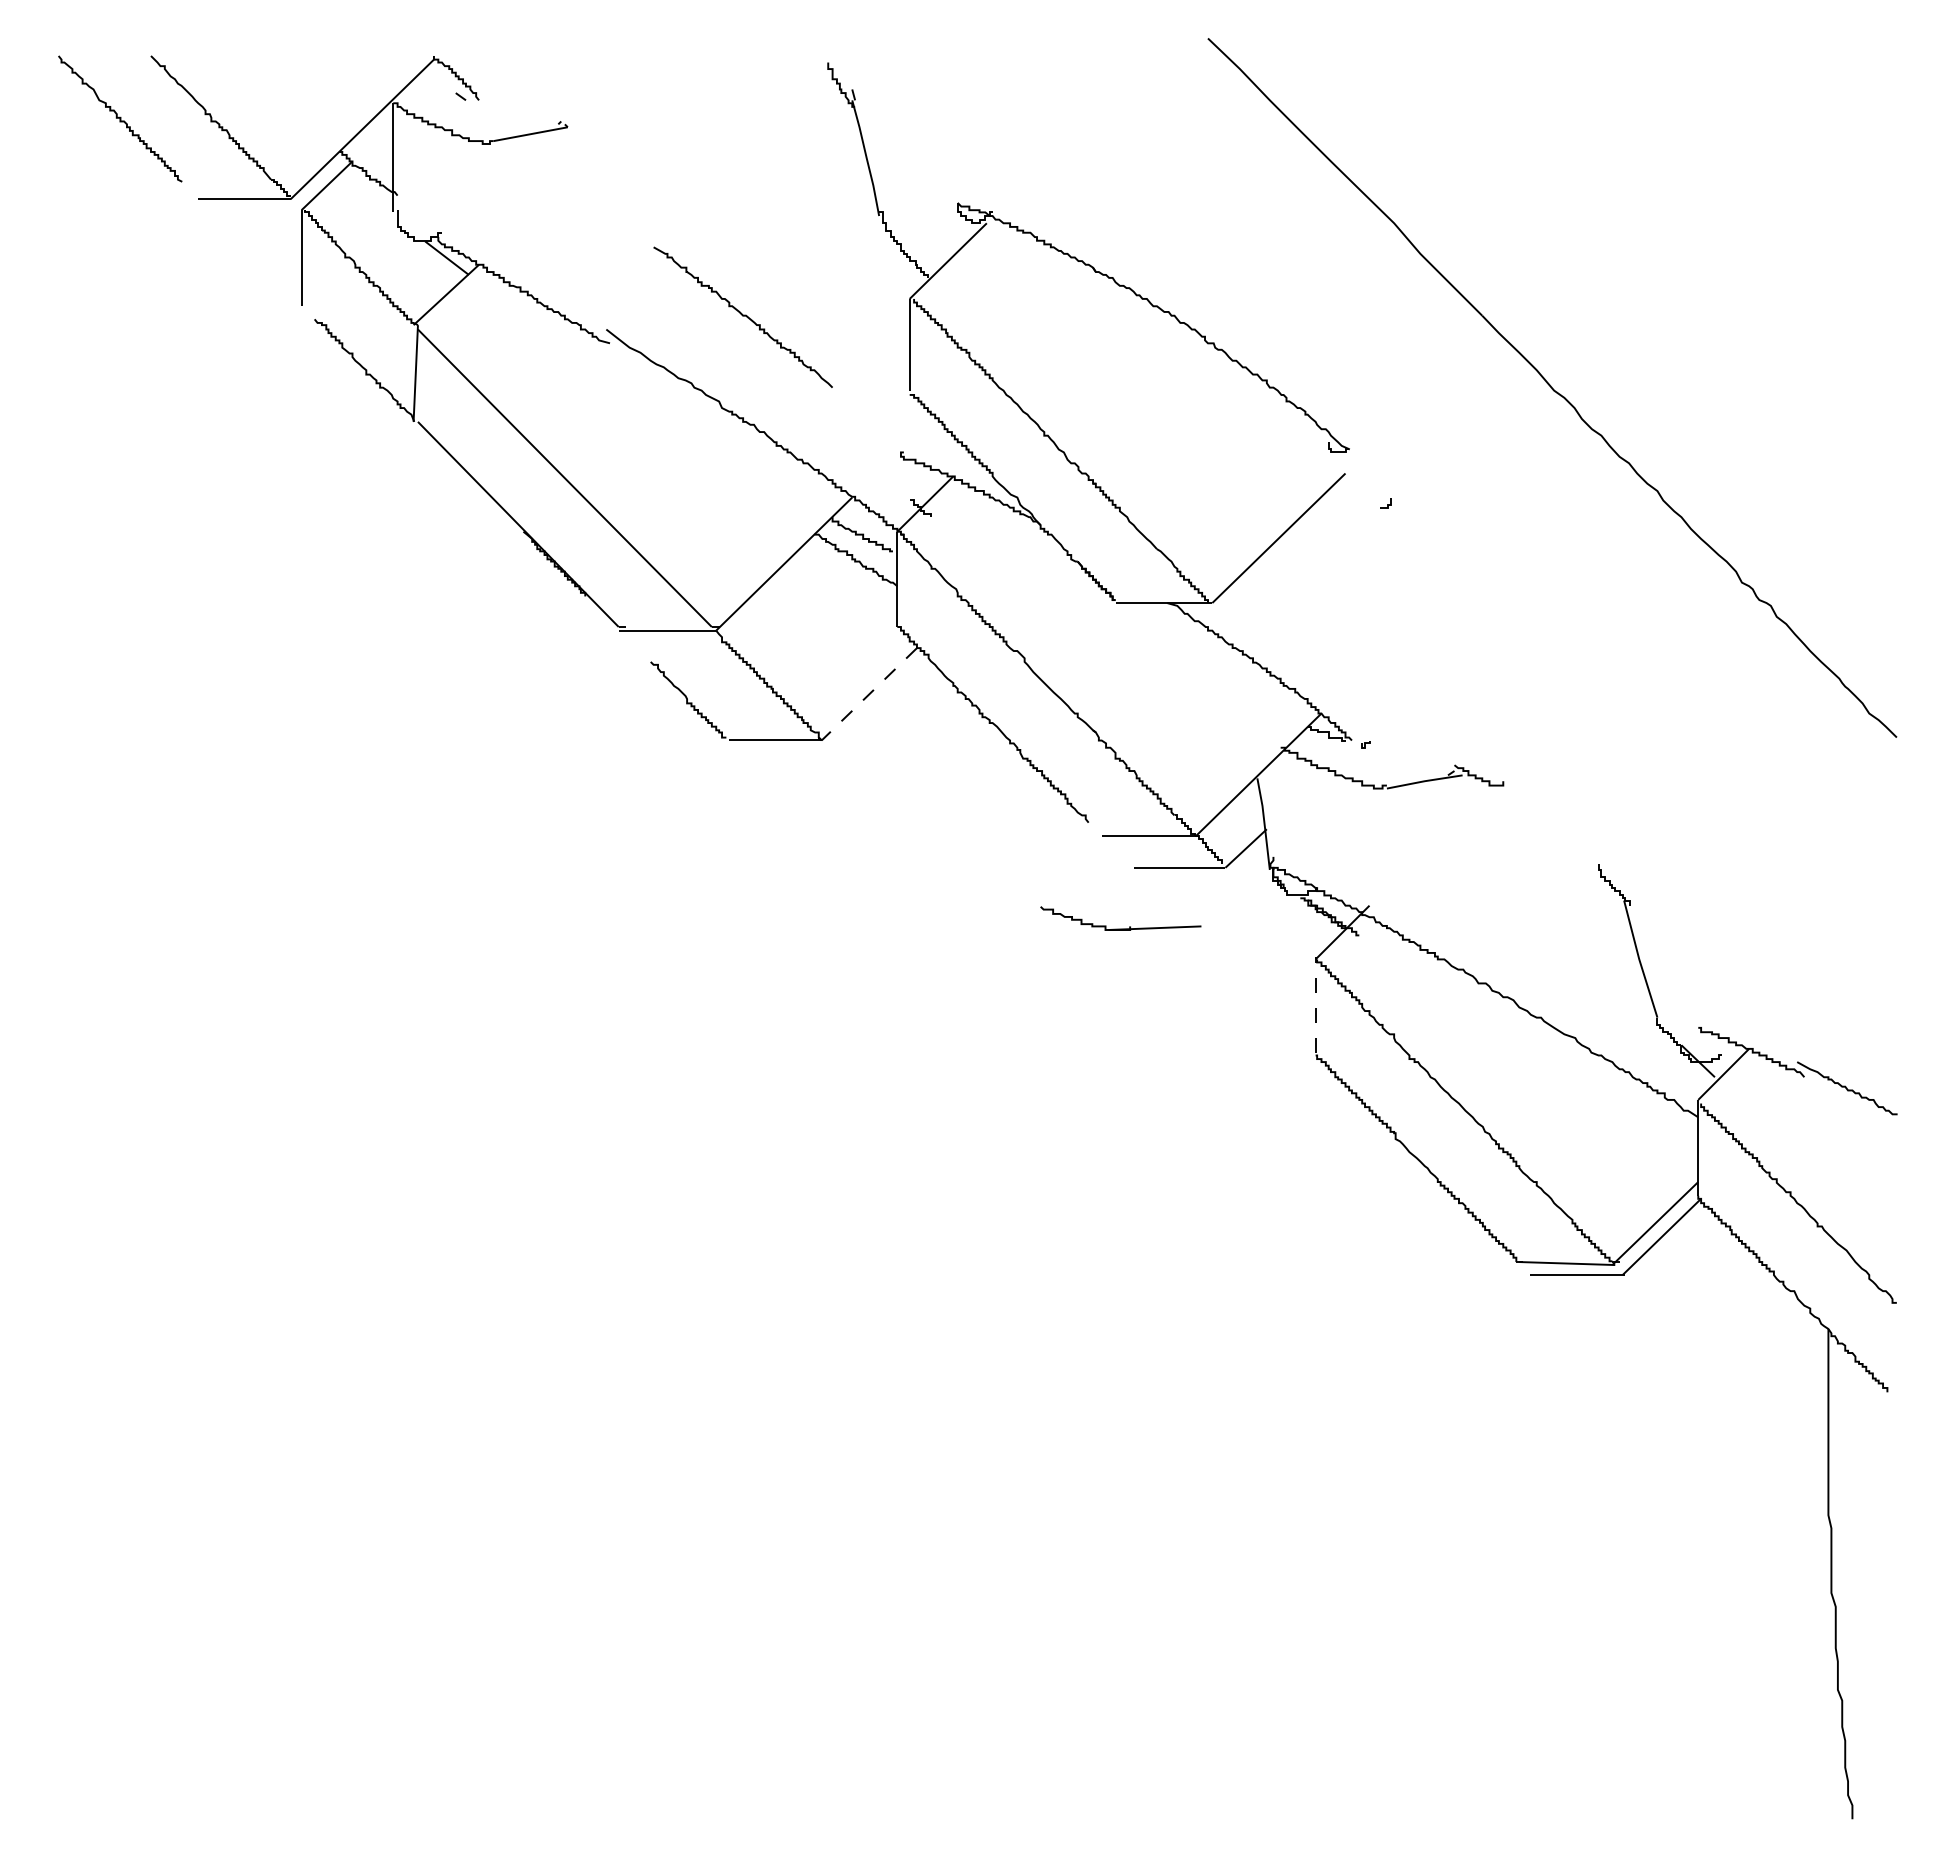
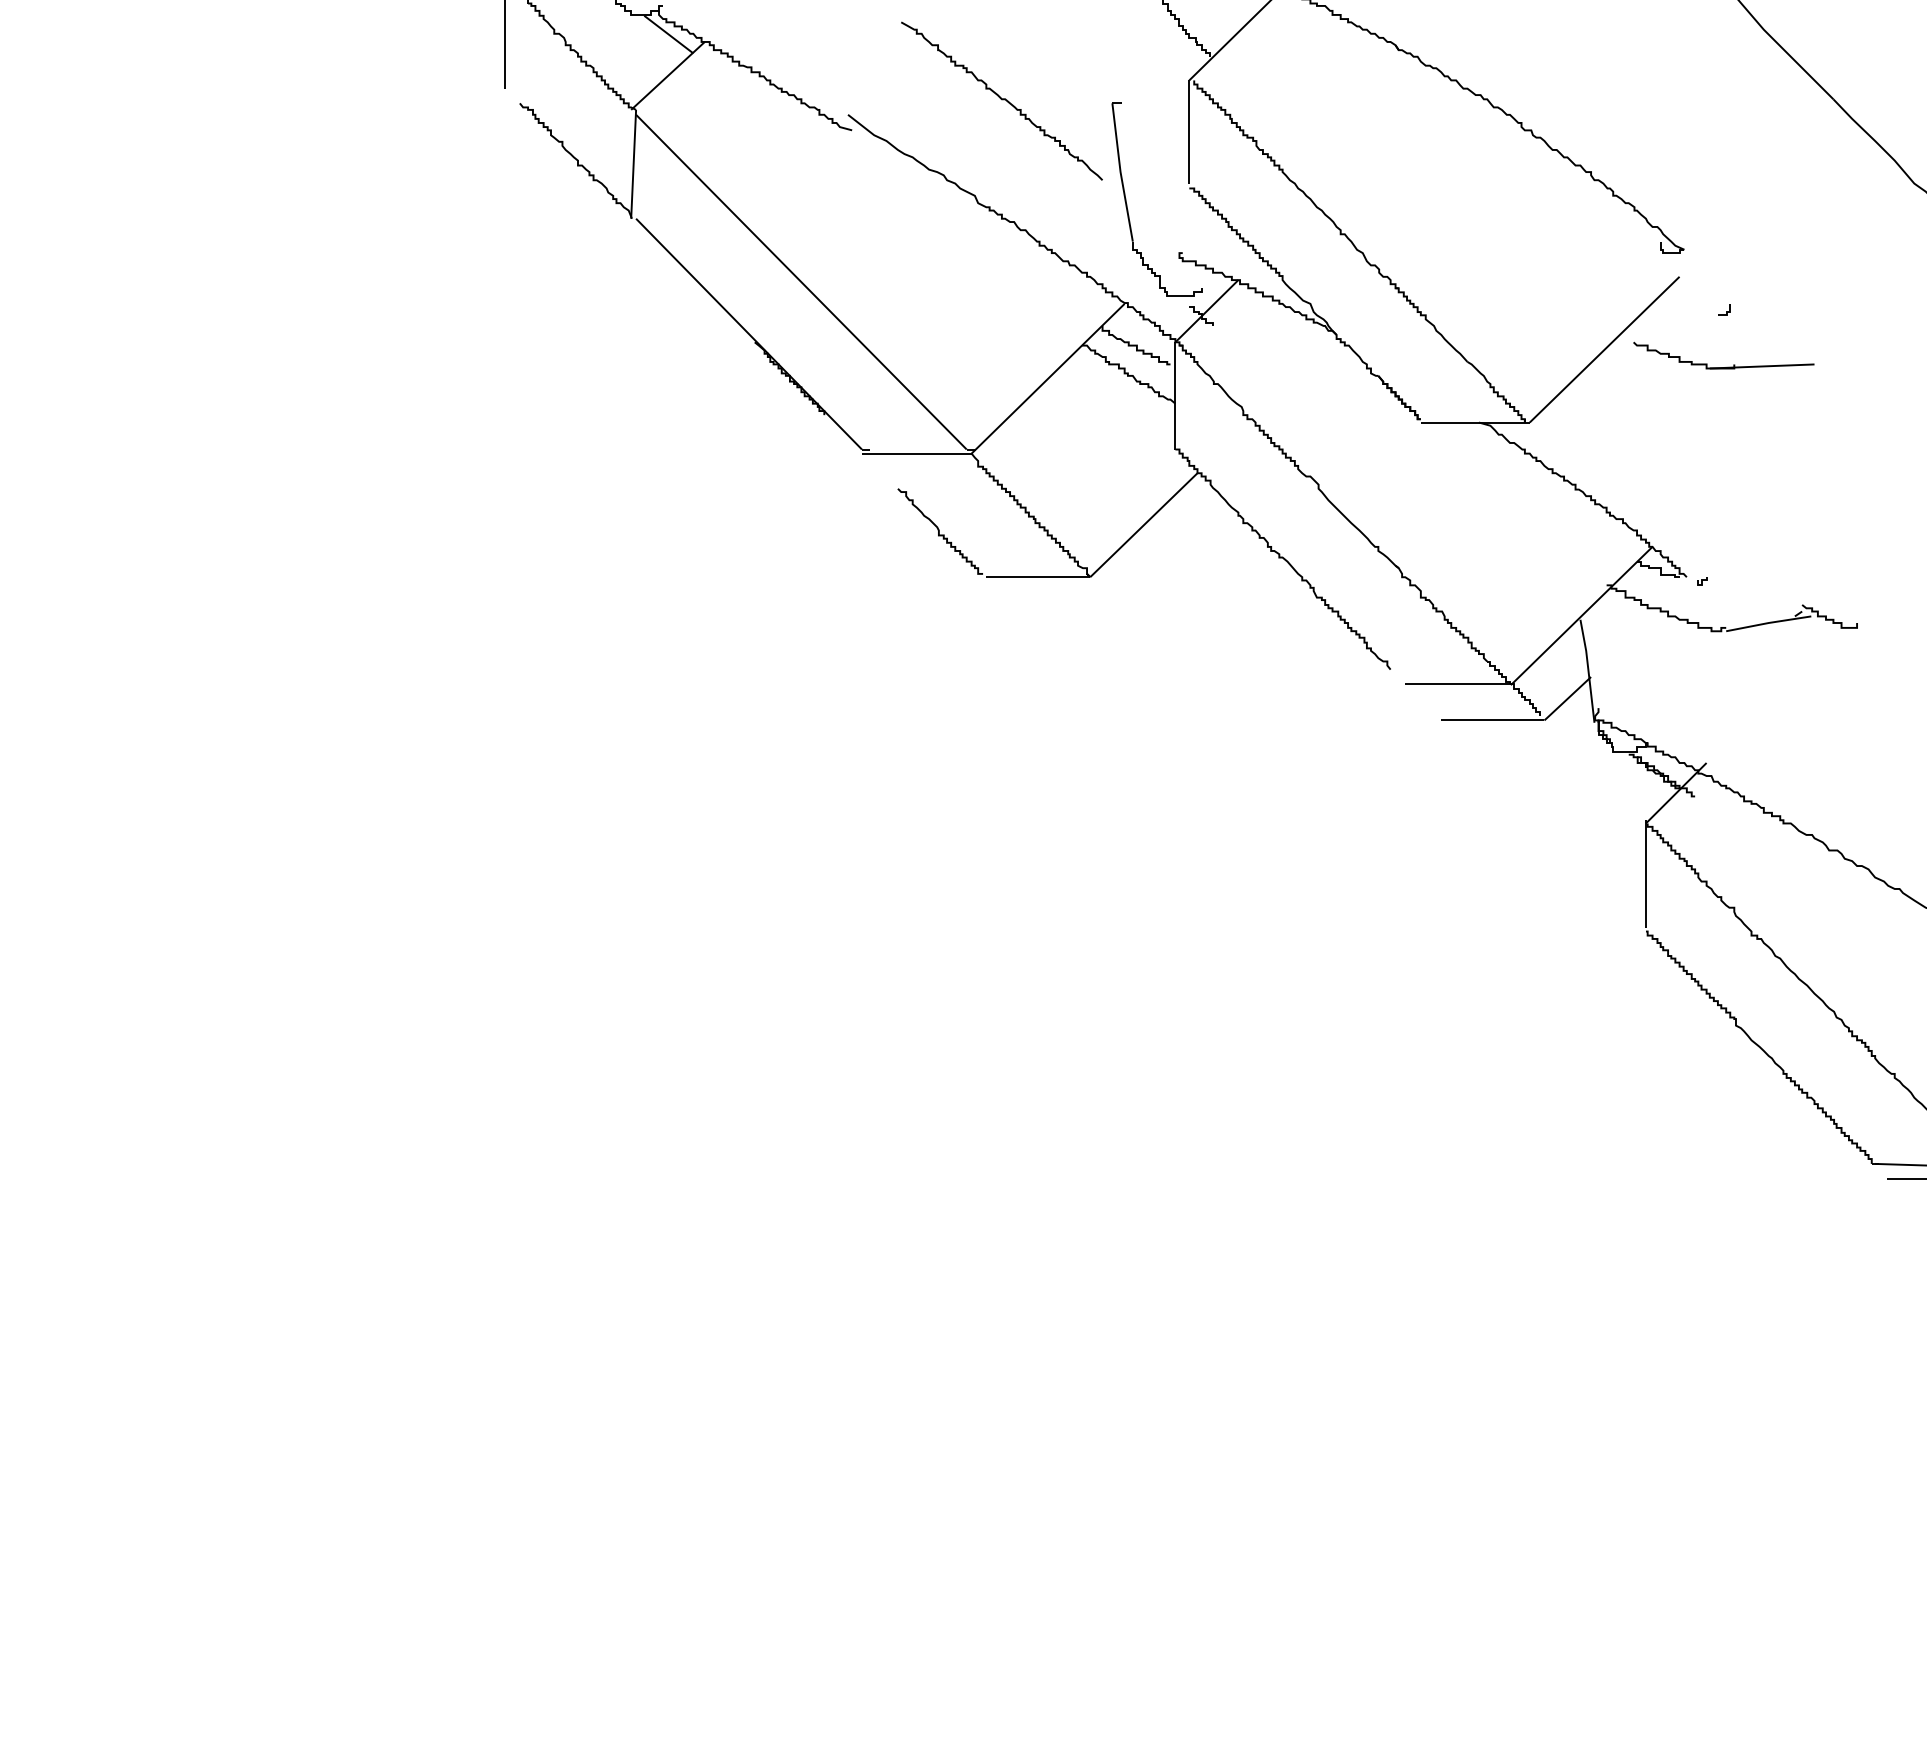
part: (854, 406) -> (1127, 201), added
line: (868, 694) -> (1142, 525), dashed -> solid
part: (1120, 928) -> (1723, 366), moved
line: (1315, 1004) -> (1645, 874), dashed -> solid

